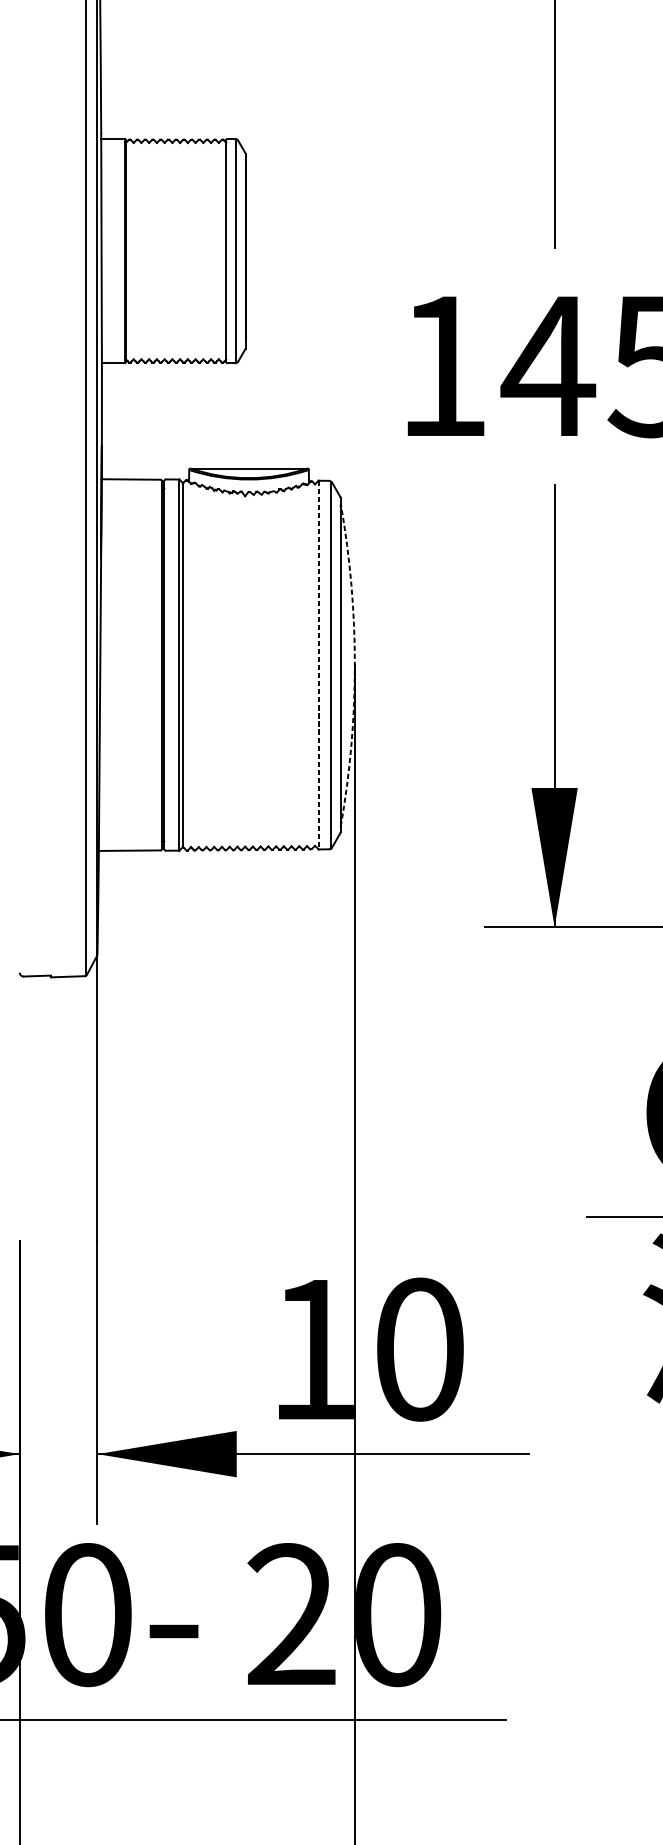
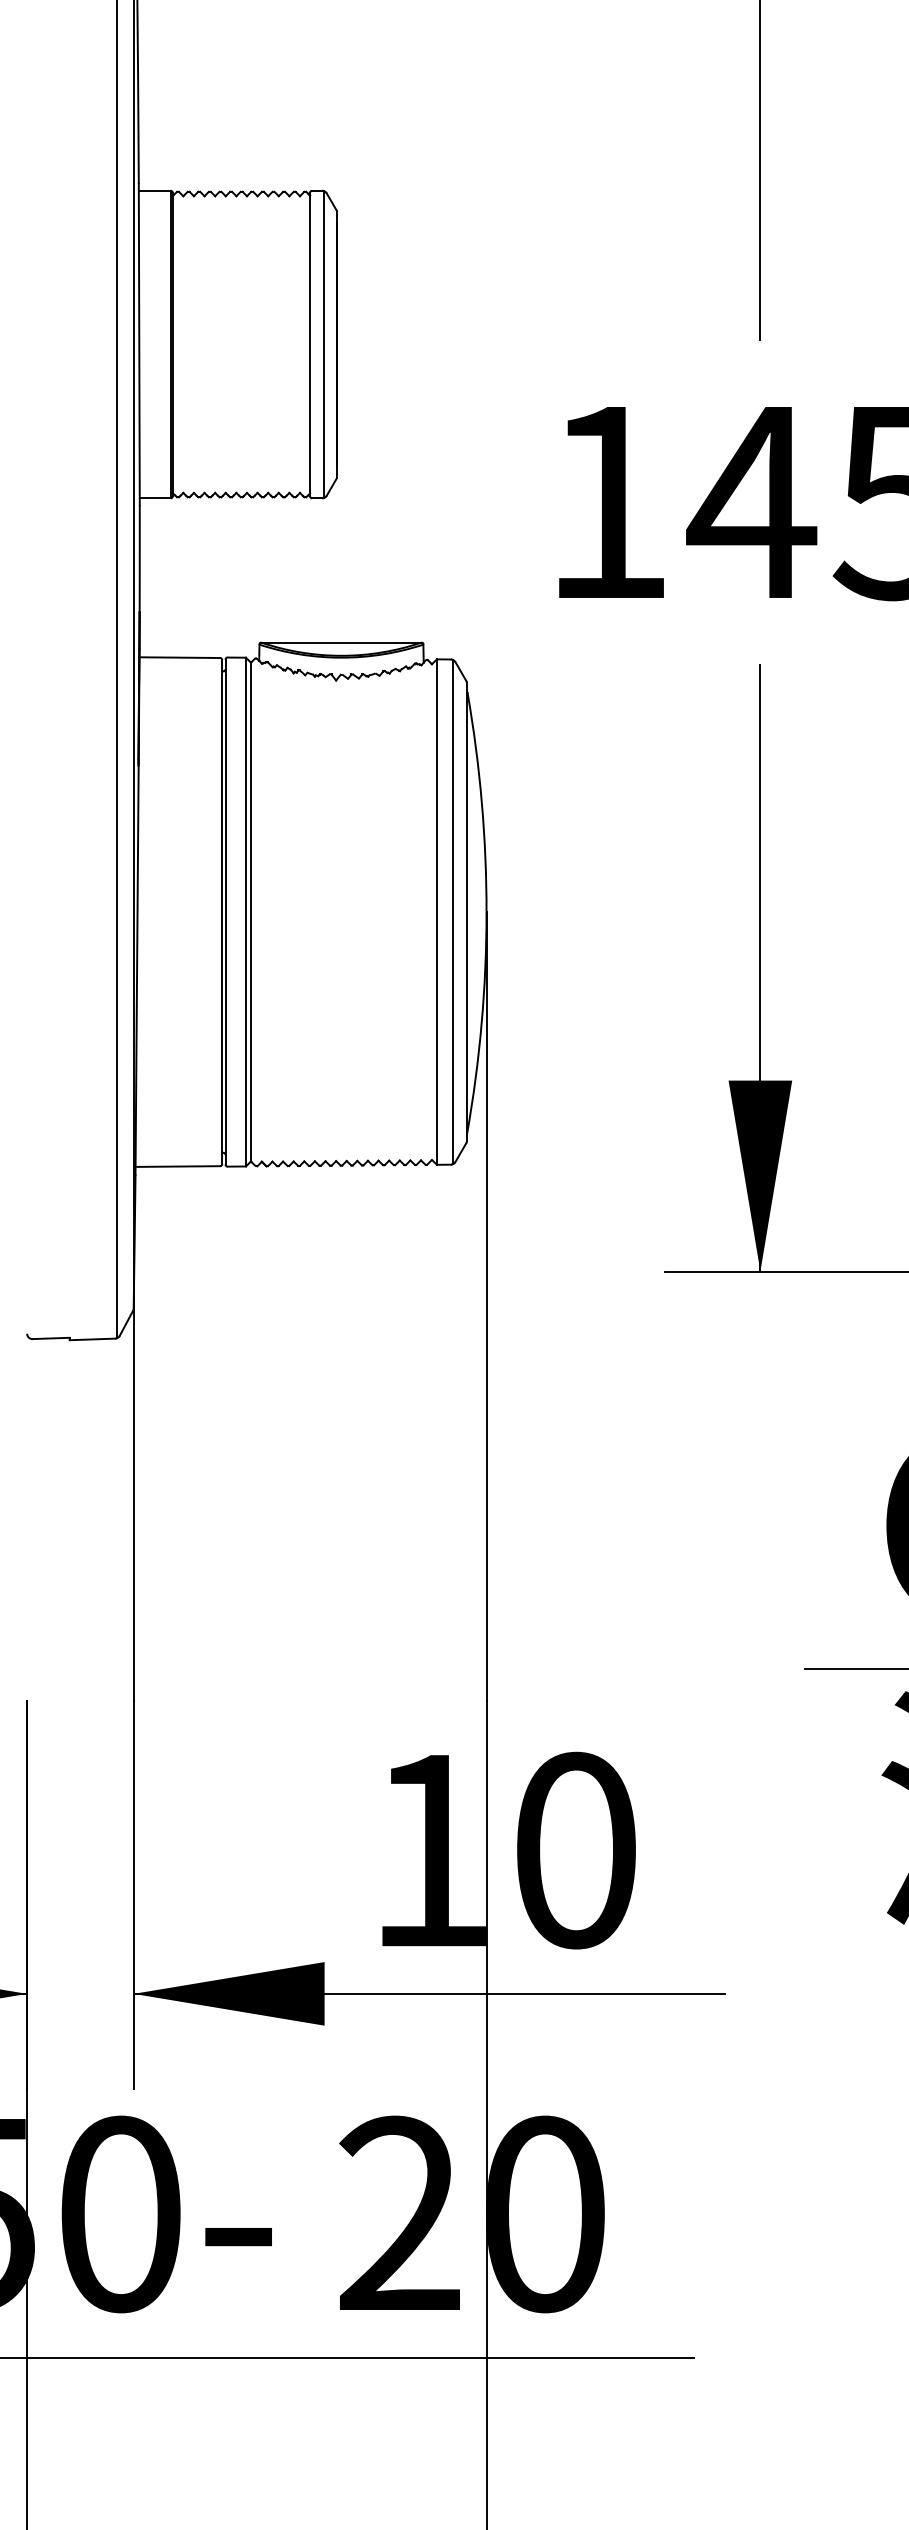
line: (318, 665) -> (436, 912), dashed -> solid
arc: (354, 666) -> (486, 913), dashed -> solid

